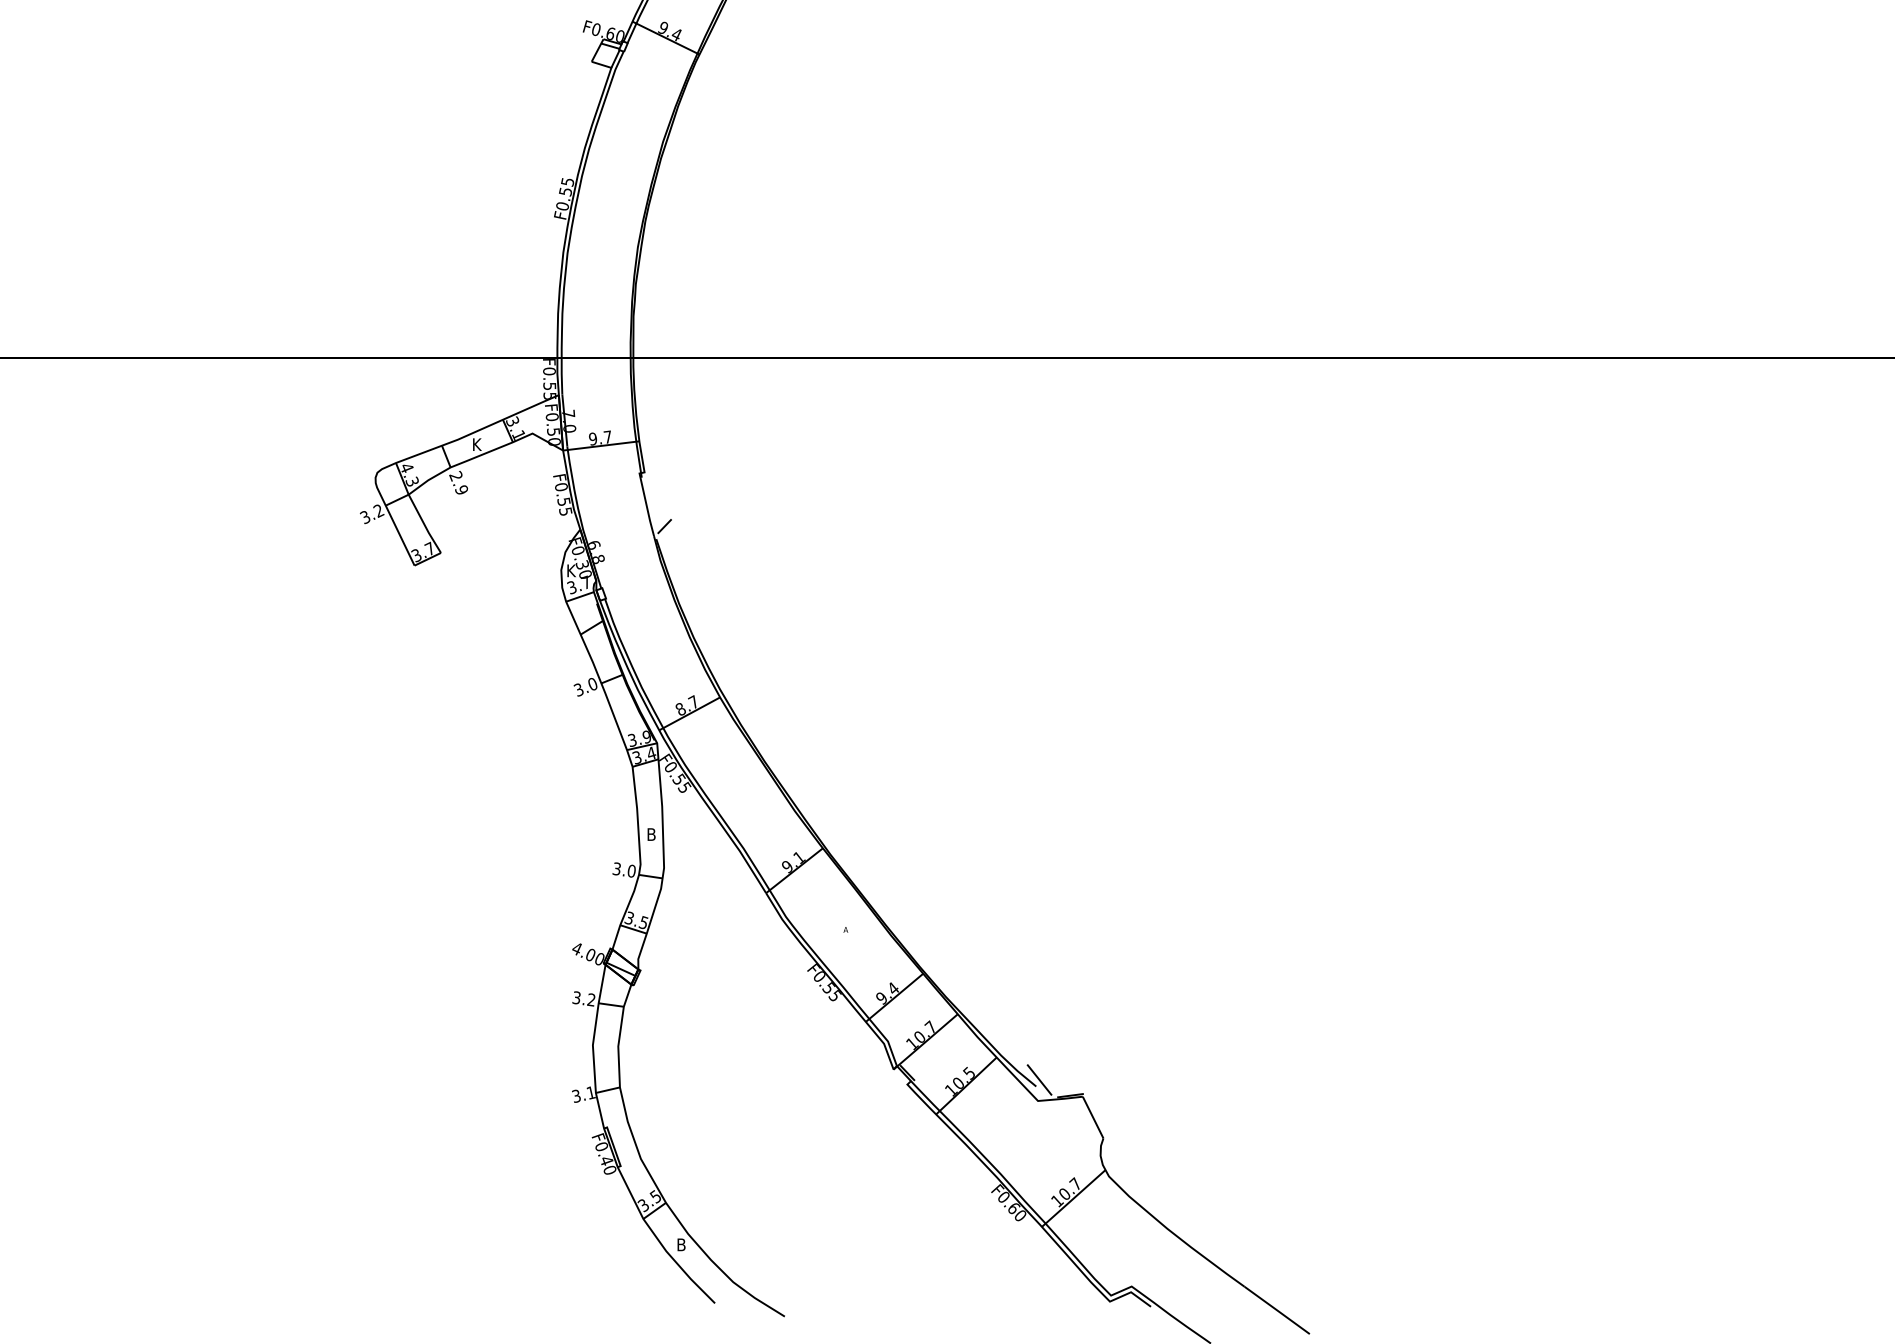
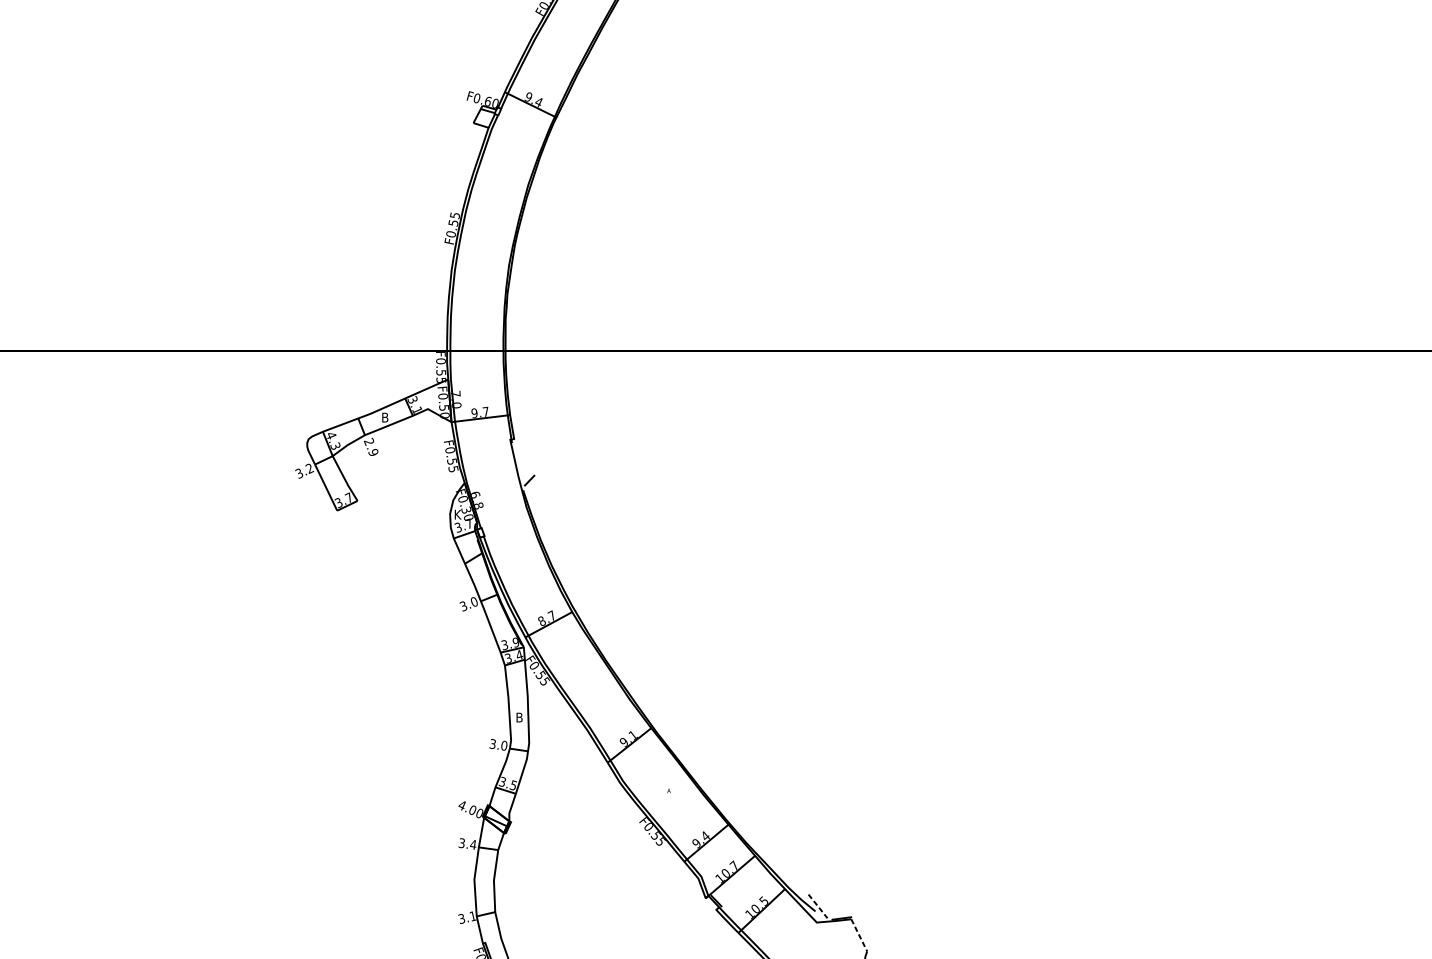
text: (477, 444) -> (385, 417), K -> B
text: (591, 999) -> (473, 844), 3.2 -> 3.4
line: (1039, 1080) -> (817, 906), solid -> dashed
line: (1093, 1118) -> (859, 936), solid -> dashed

